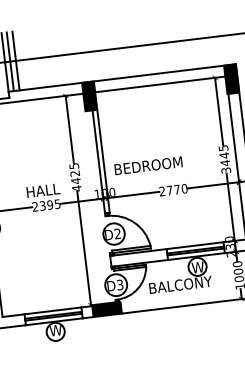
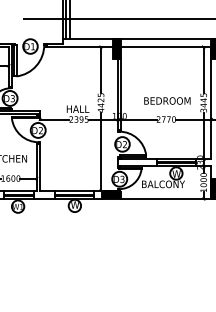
text: (148, 165) -> (167, 100), moved

